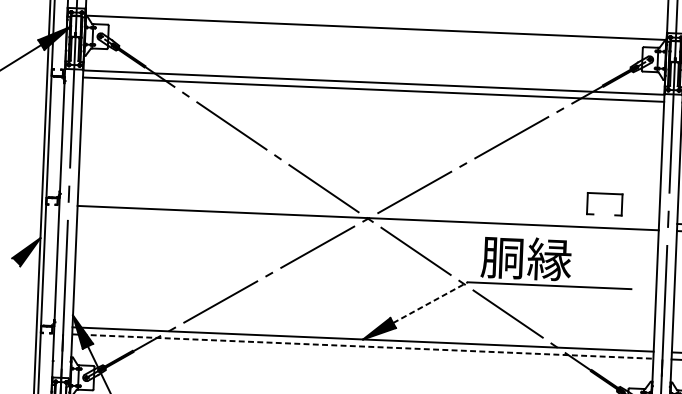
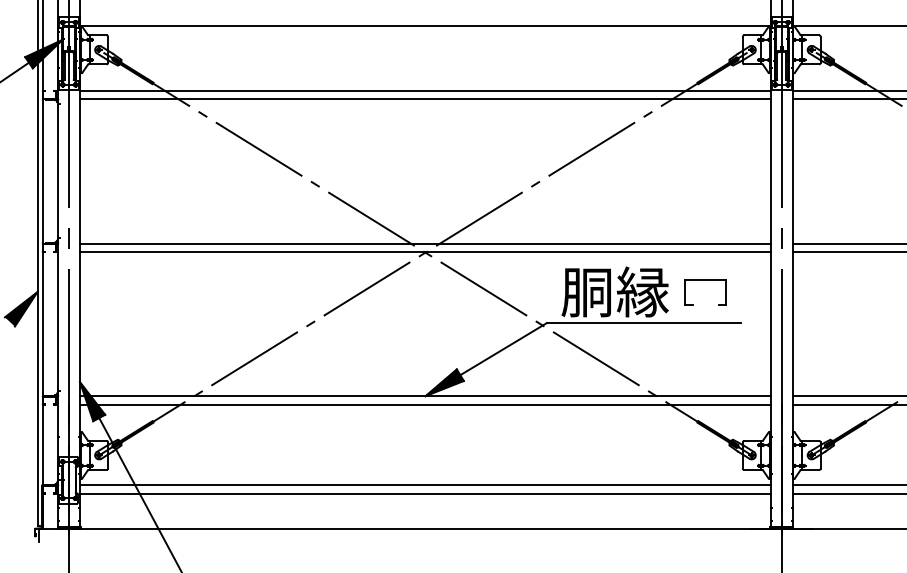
part: (605, 193) -> (705, 280), moved
line: (368, 211) -> (425, 243), added
line: (431, 302) -> (504, 348), dashed -> solid
line: (362, 346) -> (425, 404), dashed -> solid

